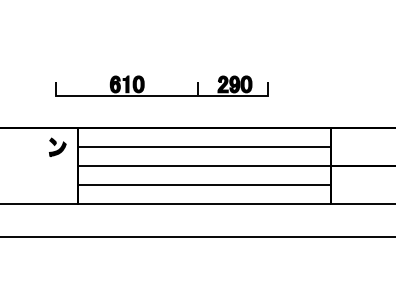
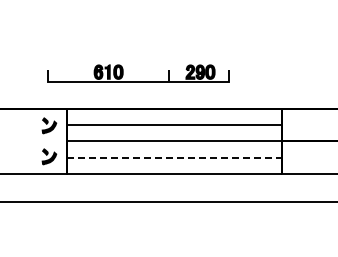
part: (57, 183) -> (49, 156), added
line: (204, 184) -> (174, 157), solid -> dashed

